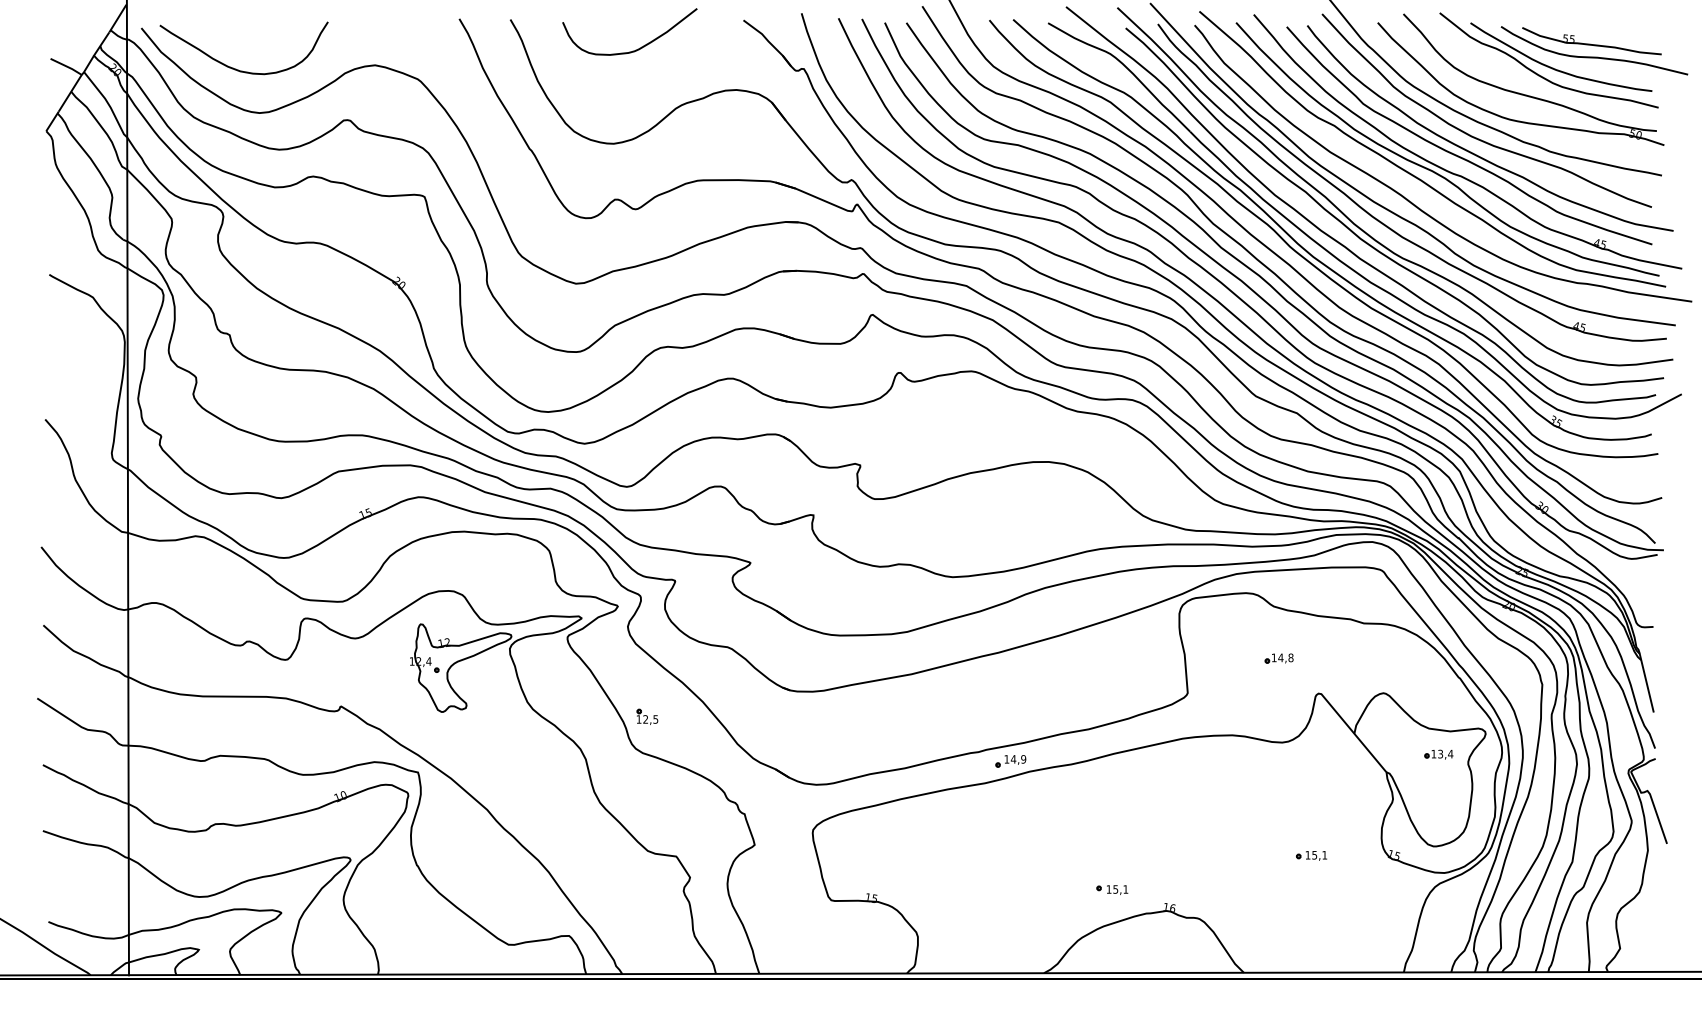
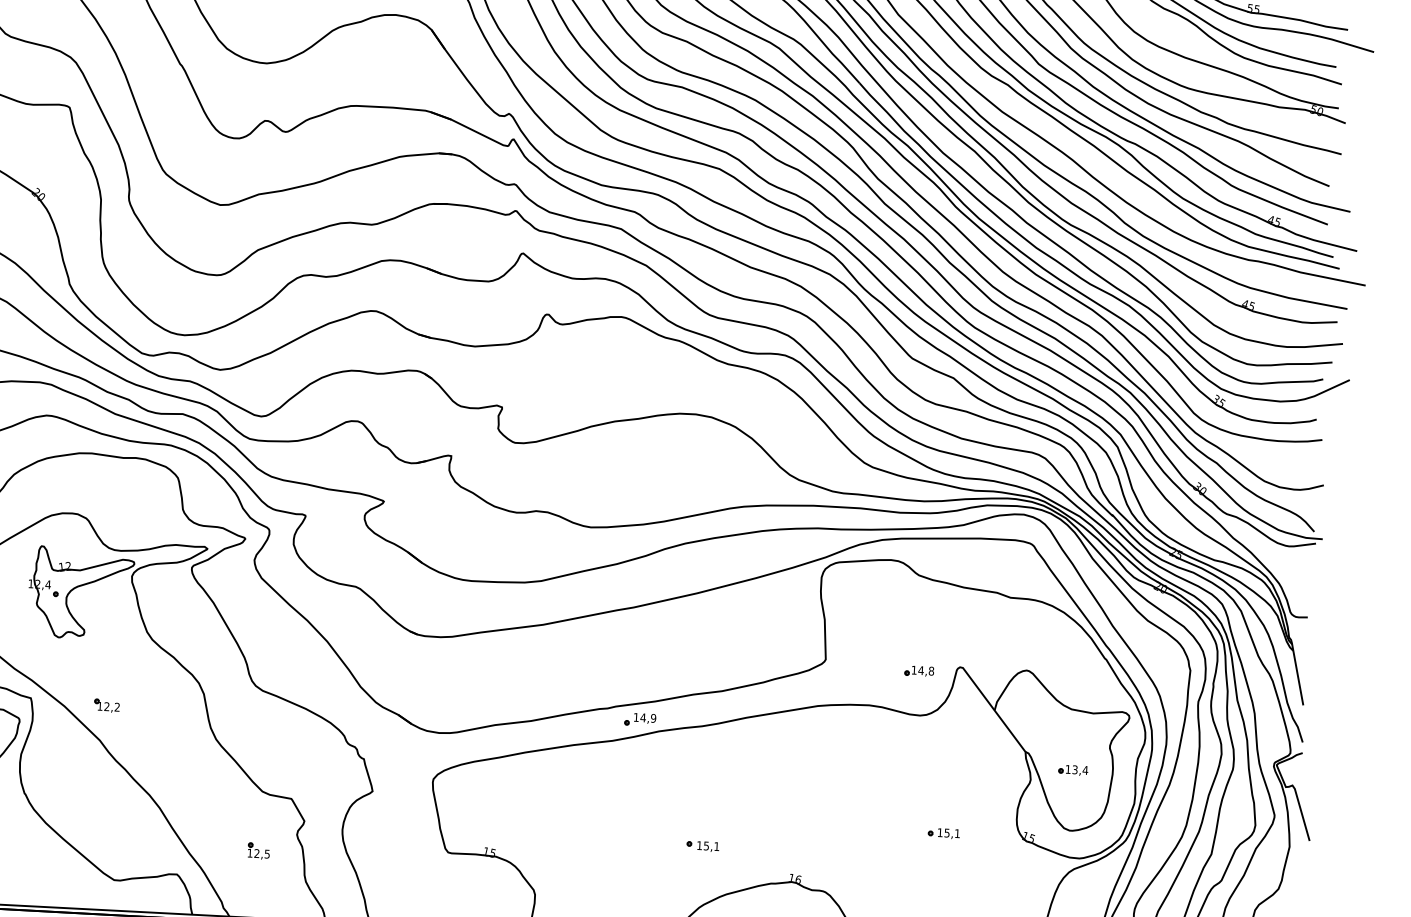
part: (1278, 658) -> (918, 671), moved
part: (647, 716) -> (258, 850), moved
part: (1438, 754) -> (1072, 770), moved
part: (491, 775) -> (106, 705), added
part: (1112, 889) -> (703, 845), moved

